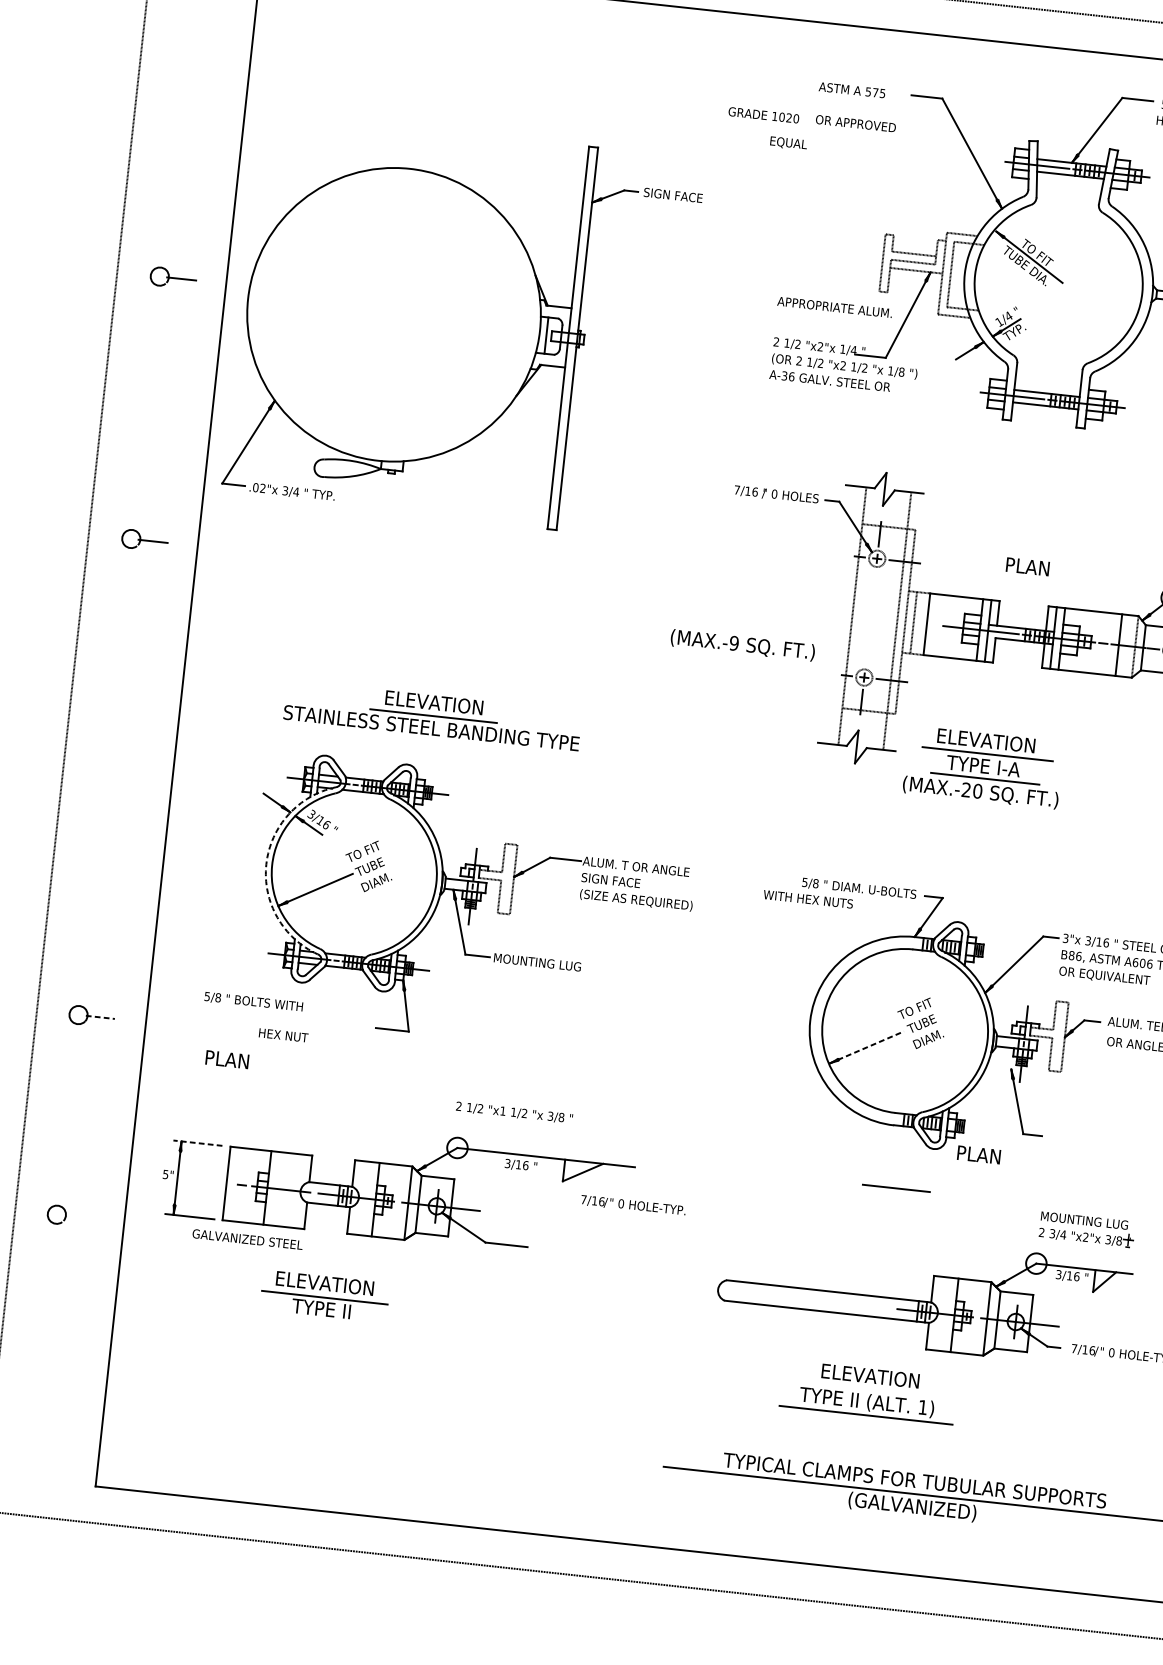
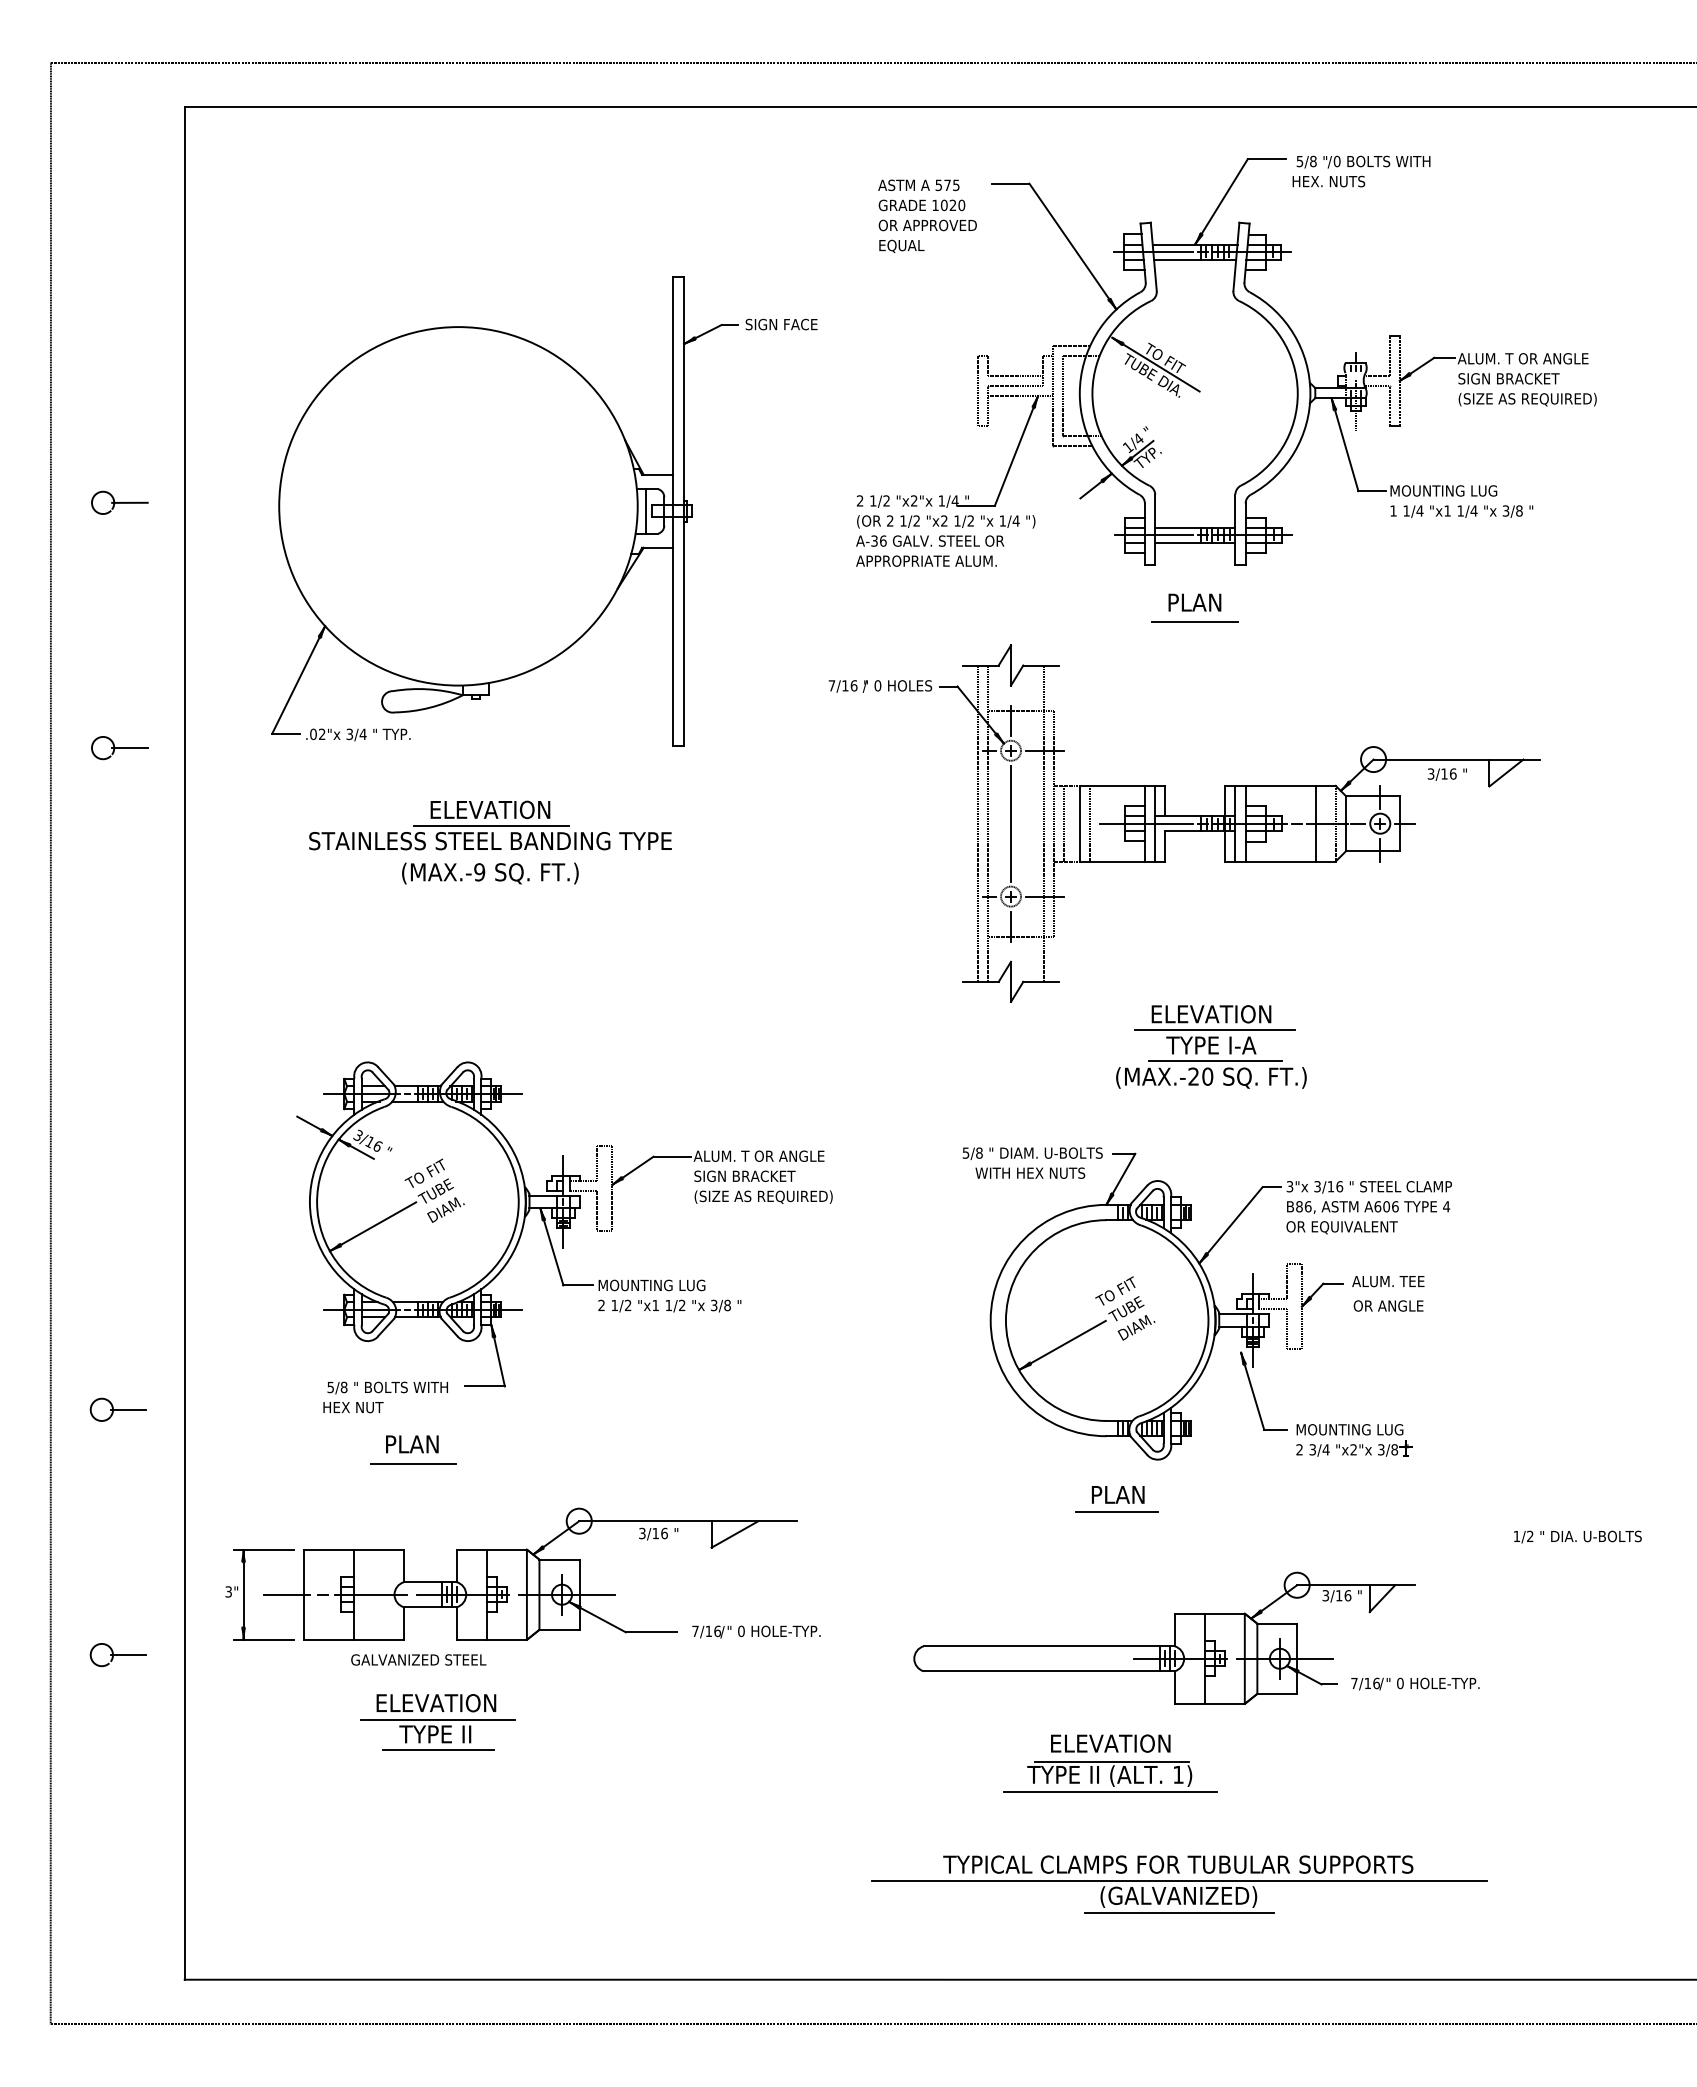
text: (763, 115) -> (921, 205), moved
text: (788, 142) -> (901, 245), moved
text: (834, 306) -> (926, 560), moved
part: (463, 326) -> (544, 511), moved
text: (901, 371) -> (1015, 520), 1/8 -> 1/4
line: (1037, 470) -> (1194, 622), added
part: (144, 540) -> (119, 748), moved
text: (1027, 566) -> (1194, 602), moved
line: (844, 615) -> (978, 823), added
line: (871, 618) -> (1011, 823), added
line: (934, 624) -> (1089, 823), added
text: (742, 645) -> (490, 873), moved
part: (432, 715) -> (490, 825), moved
part: (983, 767) -> (1211, 1046), moved
arc: (266, 863) -> (309, 1201), dashed -> solid
text: (638, 883) -> (764, 1176), SIGN FACE -> SIGN BRACKET
text: (808, 898) -> (1030, 1172), moved
text: (253, 1001) -> (387, 1387), moved
line: (100, 1017) -> (128, 1409), dashed -> solid
line: (866, 1047) -> (1062, 1345), dashed -> solid
text: (227, 1059) -> (412, 1444), moved
line: (326, 1087) -> (412, 1464), added
text: (514, 1112) -> (669, 1305), moved
line: (197, 1143) -> (263, 1549), dashed -> solid
text: (979, 1154) -> (1118, 1494), moved
text: (165, 1174) -> (228, 1591), 5" -> 3"
line: (212, 1181) -> (286, 1594), added
text: (633, 1205) -> (756, 1631), moved
line: (78, 1217) -> (128, 1655), added
text: (1087, 1229) -> (1354, 1440), moved
text: (247, 1239) -> (418, 1659), moved
line: (322, 1322) -> (438, 1750), added
line: (870, 1391) -> (1112, 1762), added
line: (911, 1520) -> (1179, 1913), added

